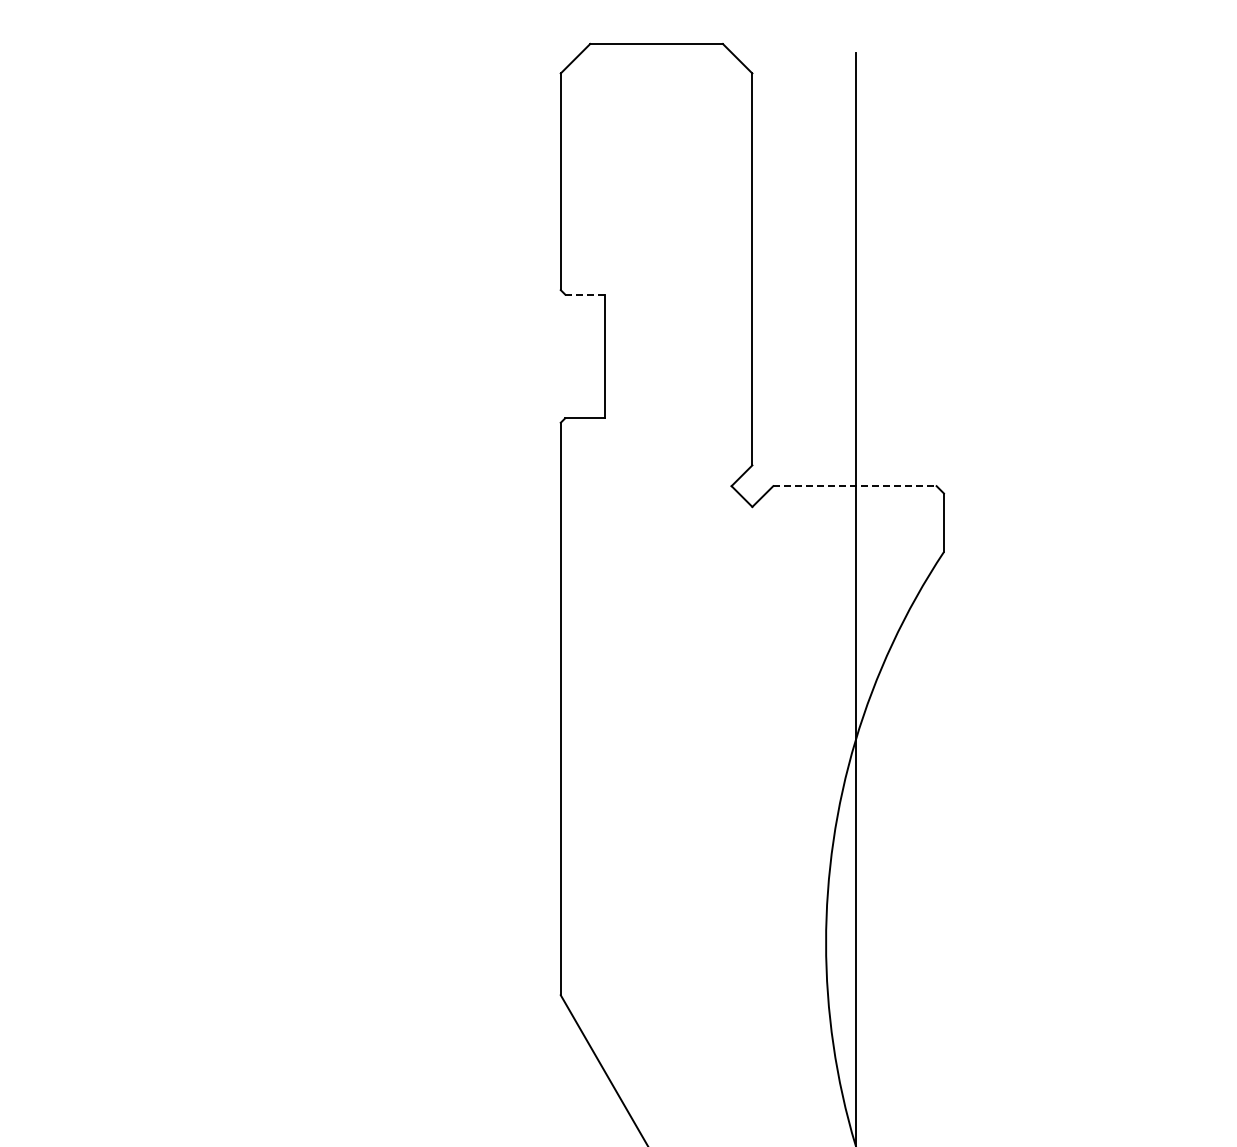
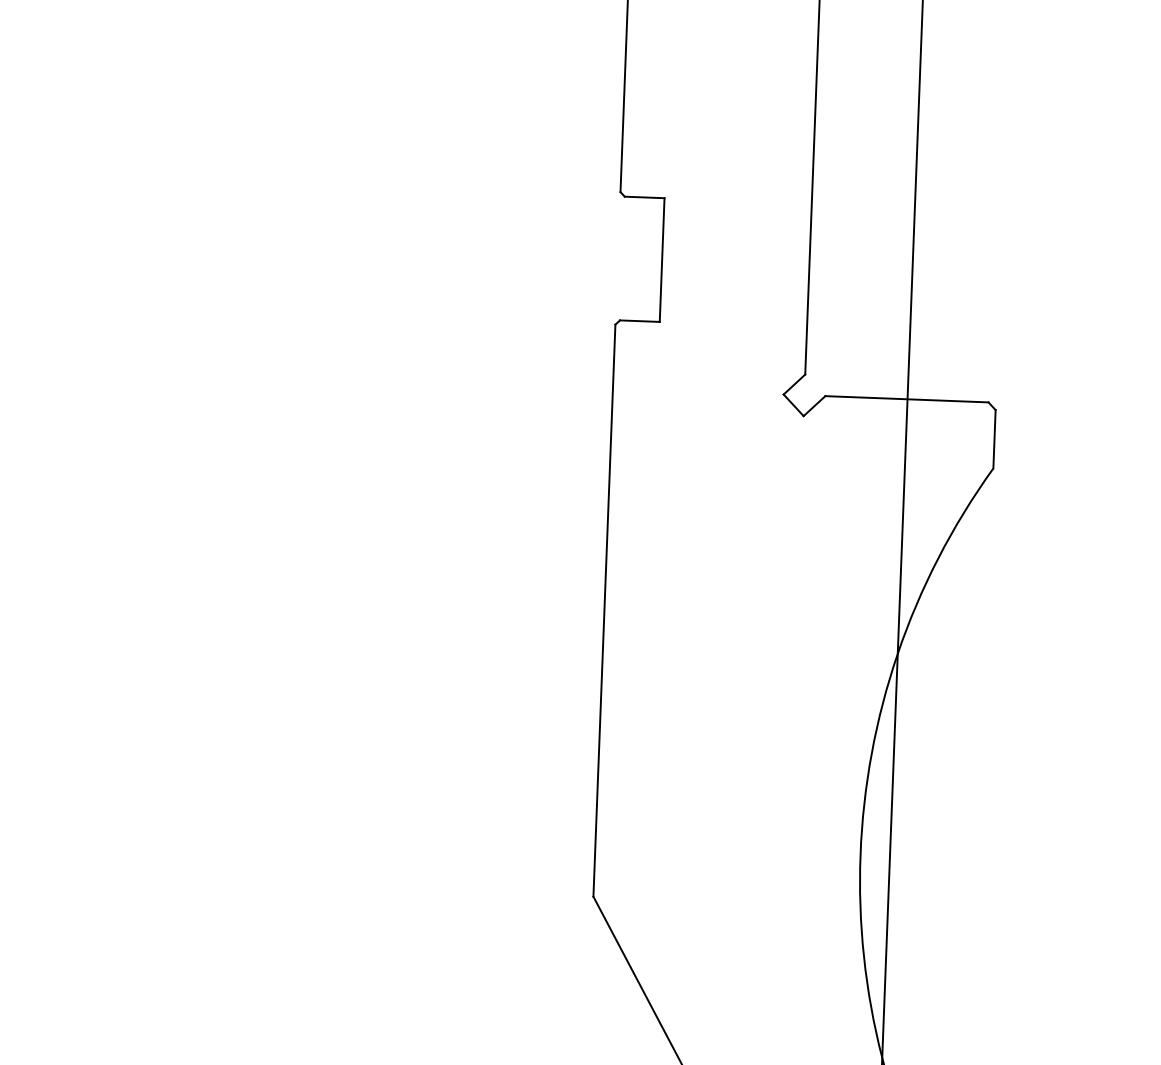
line: (585, 294) -> (645, 197), dashed -> solid
line: (854, 486) -> (906, 399), dashed -> solid

